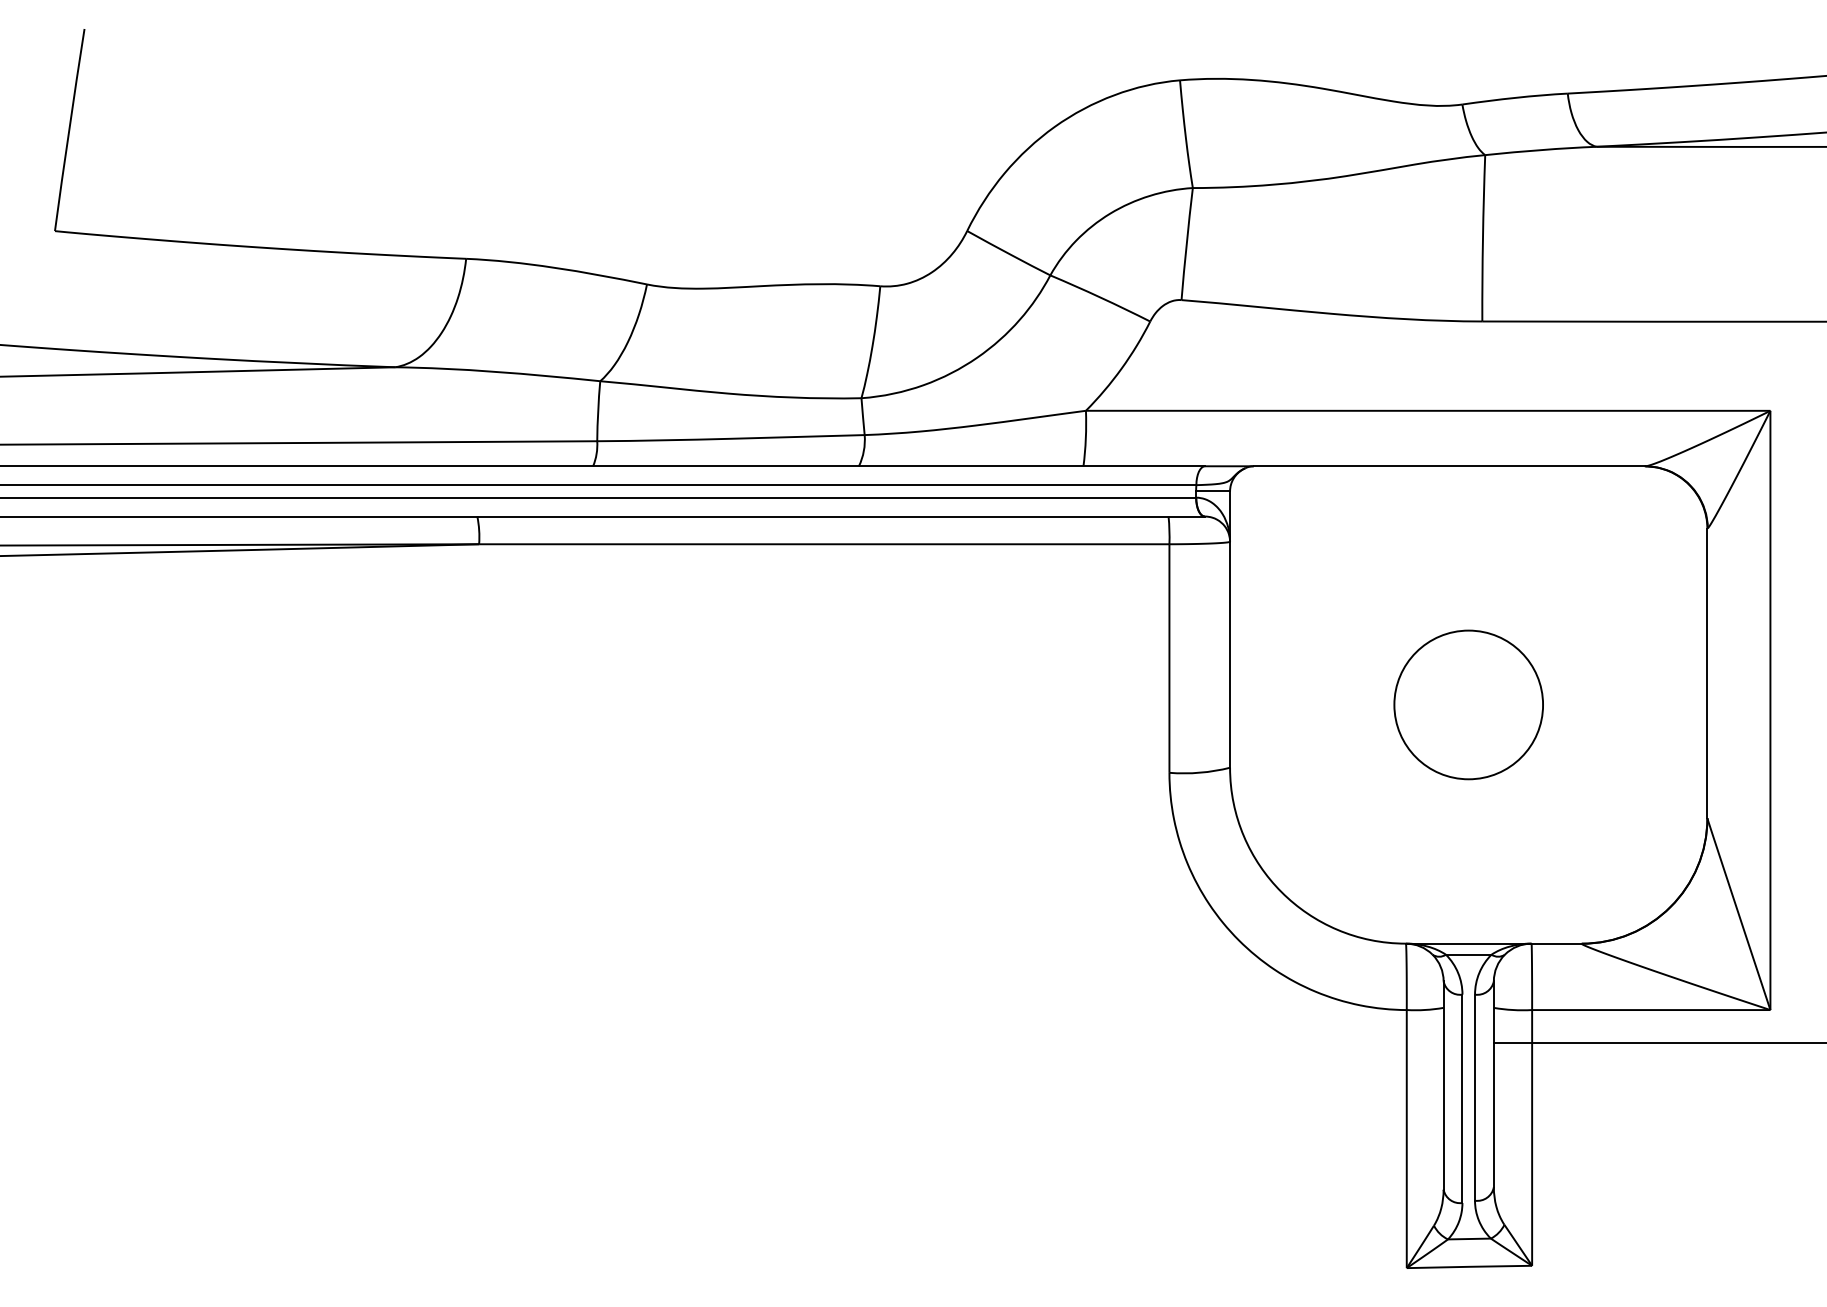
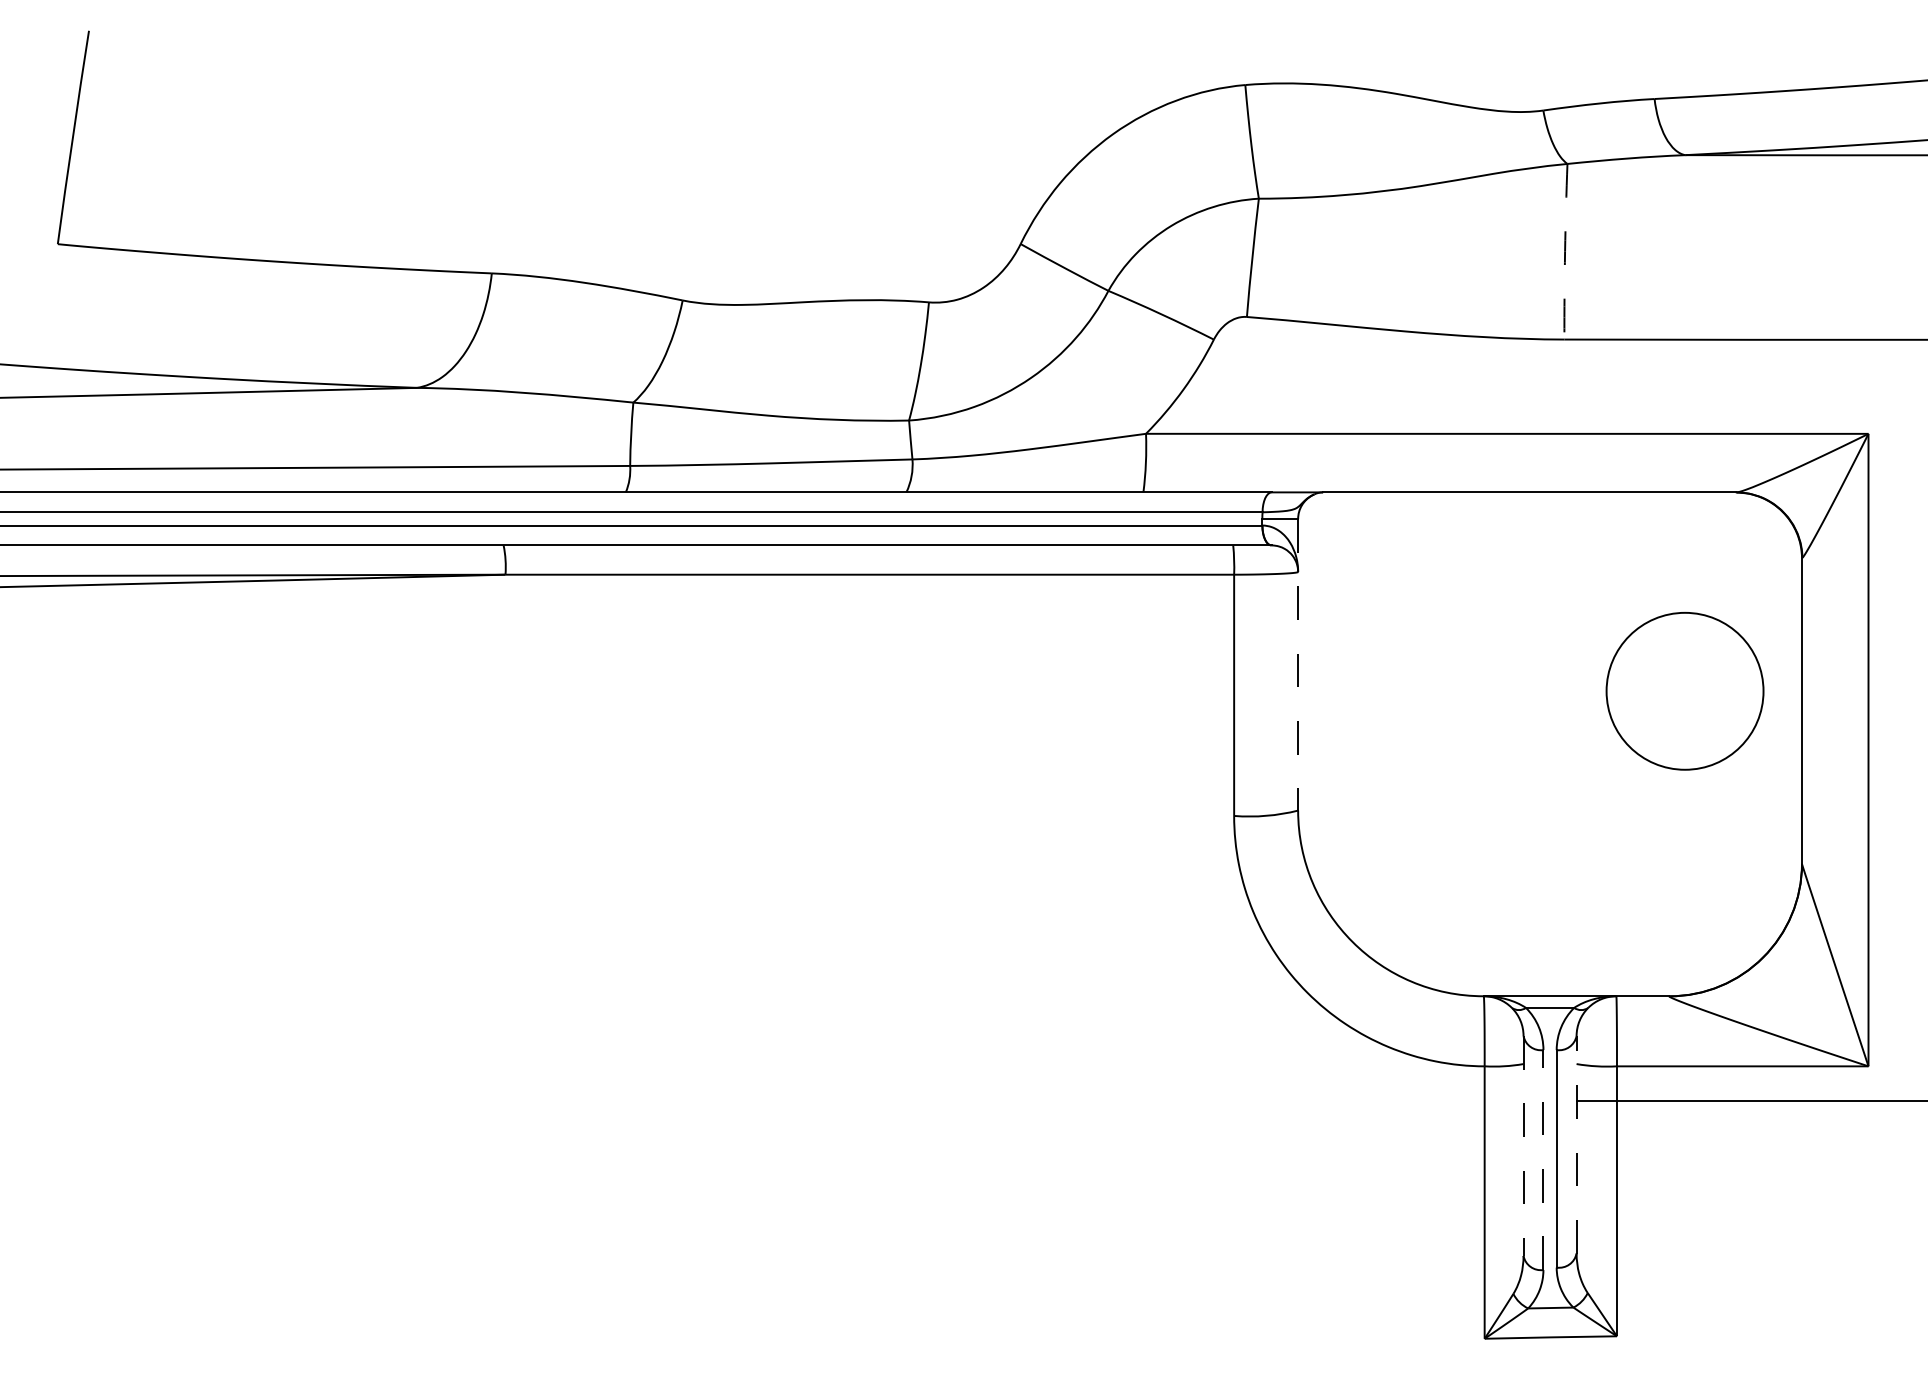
arc: (1483, 238) -> (1565, 251), solid -> dashed
line: (1230, 629) -> (1298, 664), solid -> dashed
circle: (1468, 705) -> (1684, 691), moved
line: (1493, 1084) -> (1576, 1144), solid -> dashed
line: (1443, 1085) -> (1523, 1146), solid -> dashed
line: (1462, 1099) -> (1543, 1160), solid -> dashed

